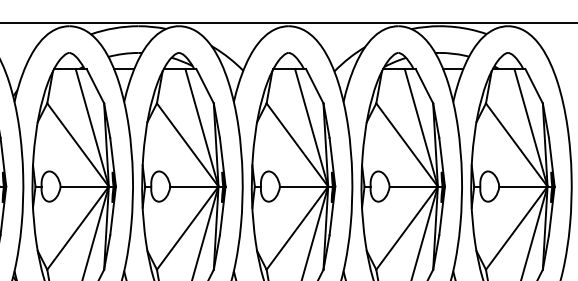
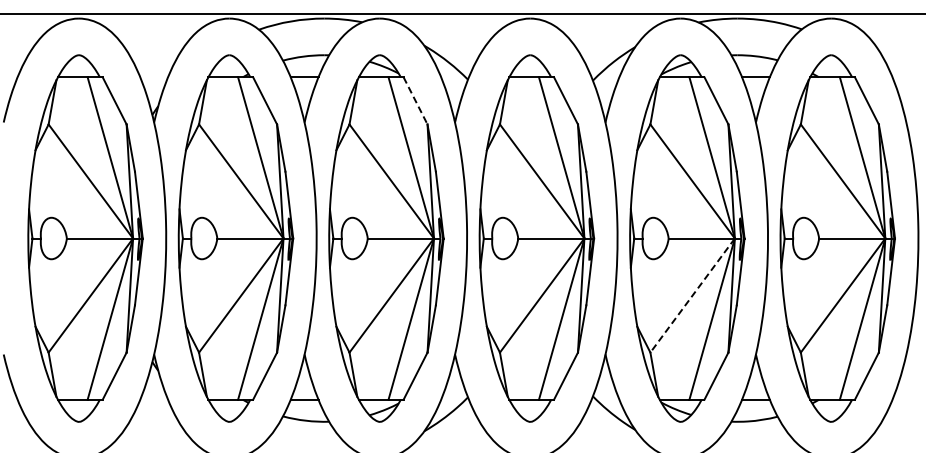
line: (205, 86) -> (415, 101), solid -> dashed
line: (406, 228) -> (692, 295), solid -> dashed

